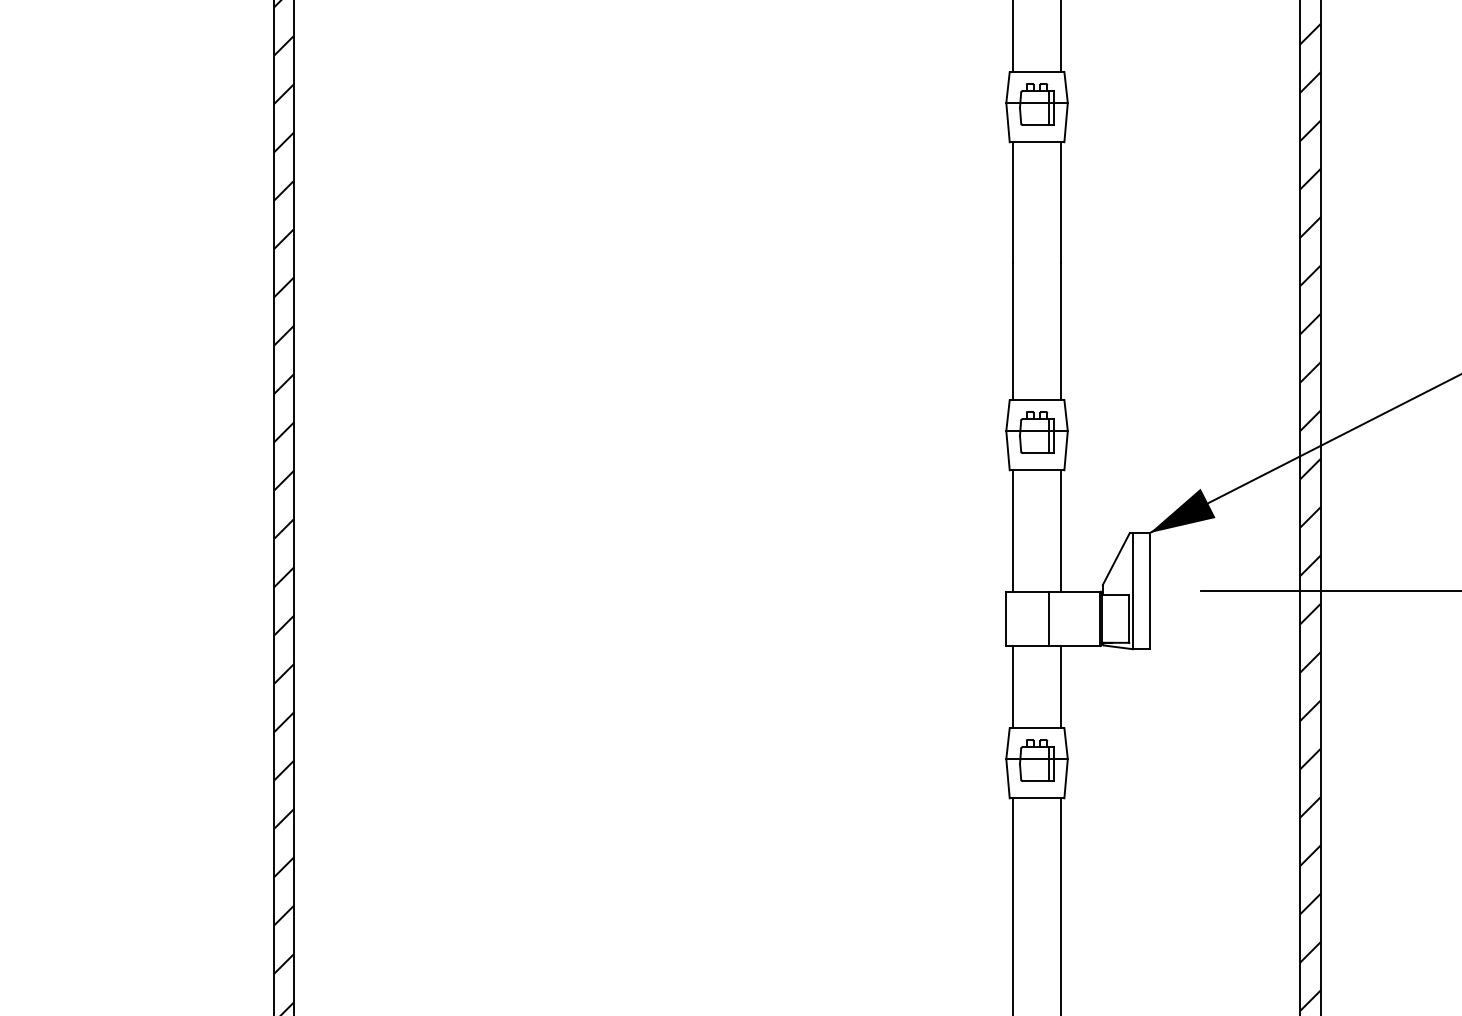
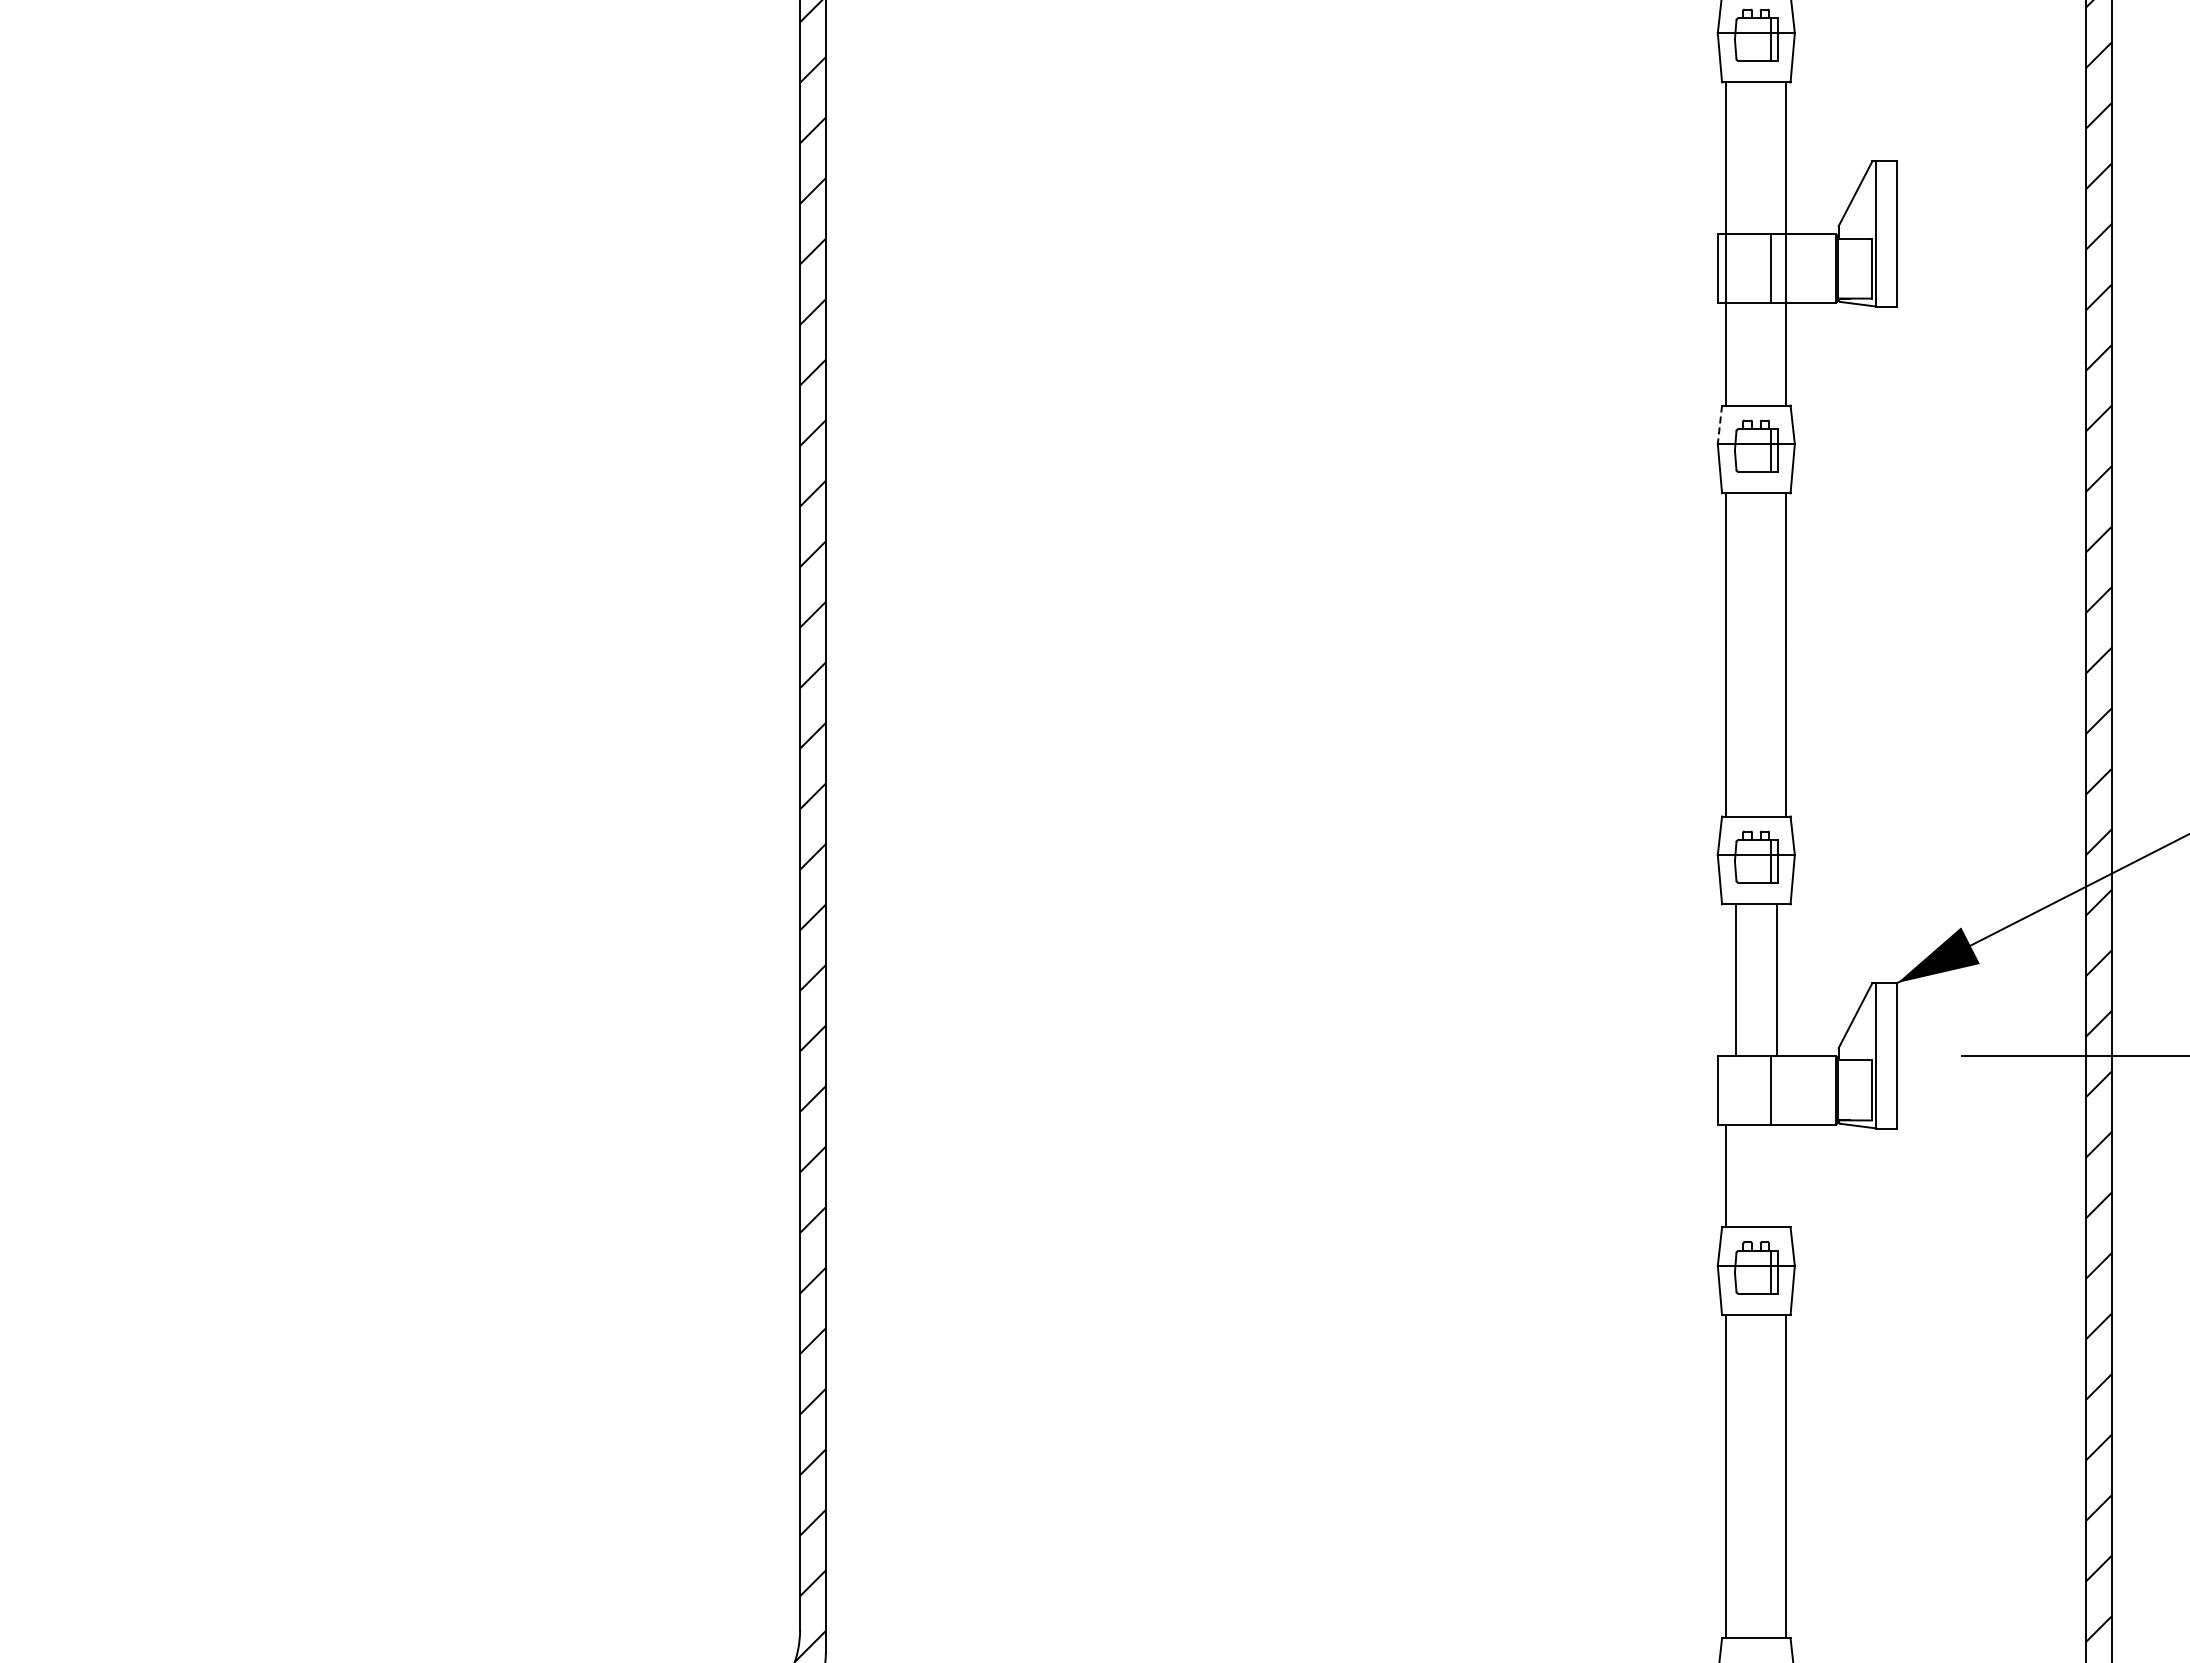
line: (1007, 88) -> (1719, 425), solid -> dashed
line: (1013, 531) -> (1777, 980), moved
line: (1061, 531) -> (1736, 980), moved
line: (1061, 686) -> (1786, 1175), removed

